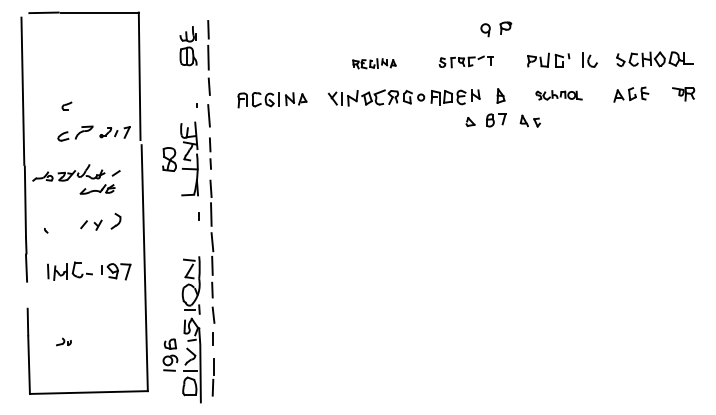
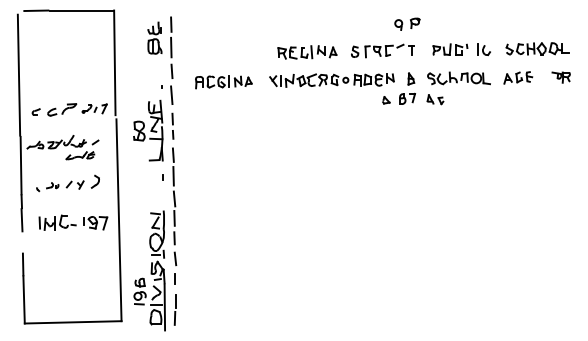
part: (465, 61) -> (382, 50), size x1.43
part: (374, 63) -> (307, 52), size x1.67
part: (558, 95) -> (458, 78), size x1.67
part: (66, 105) -> (35, 111), moved
part: (63, 341) -> (52, 185), moved

